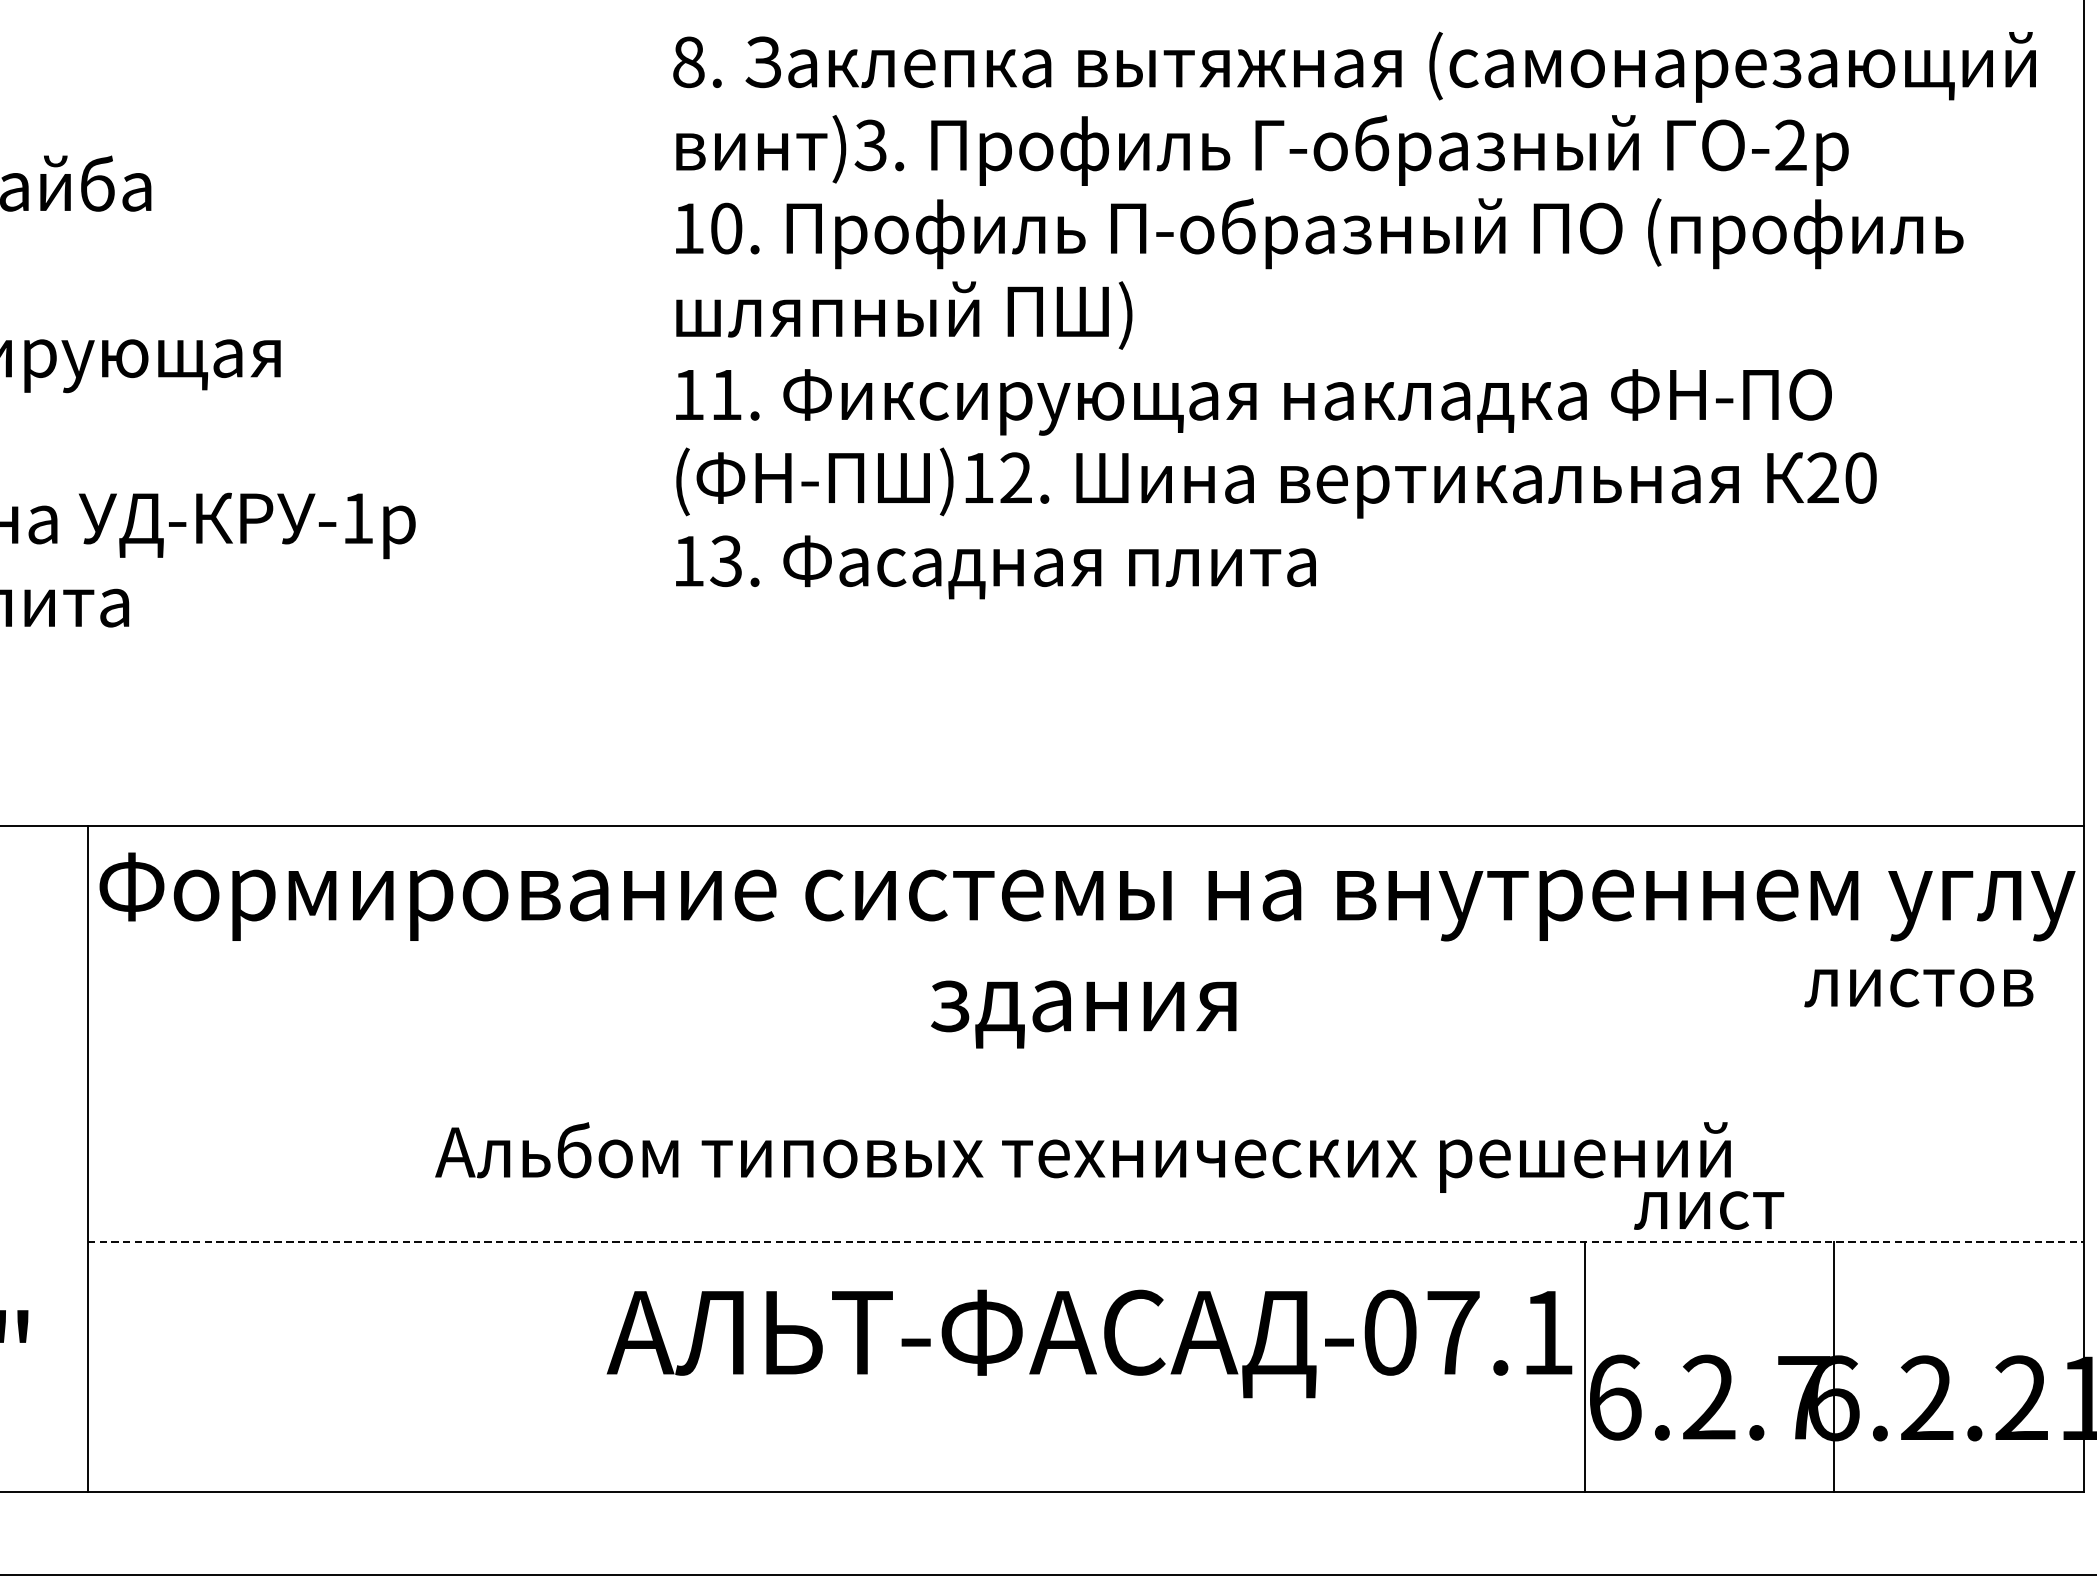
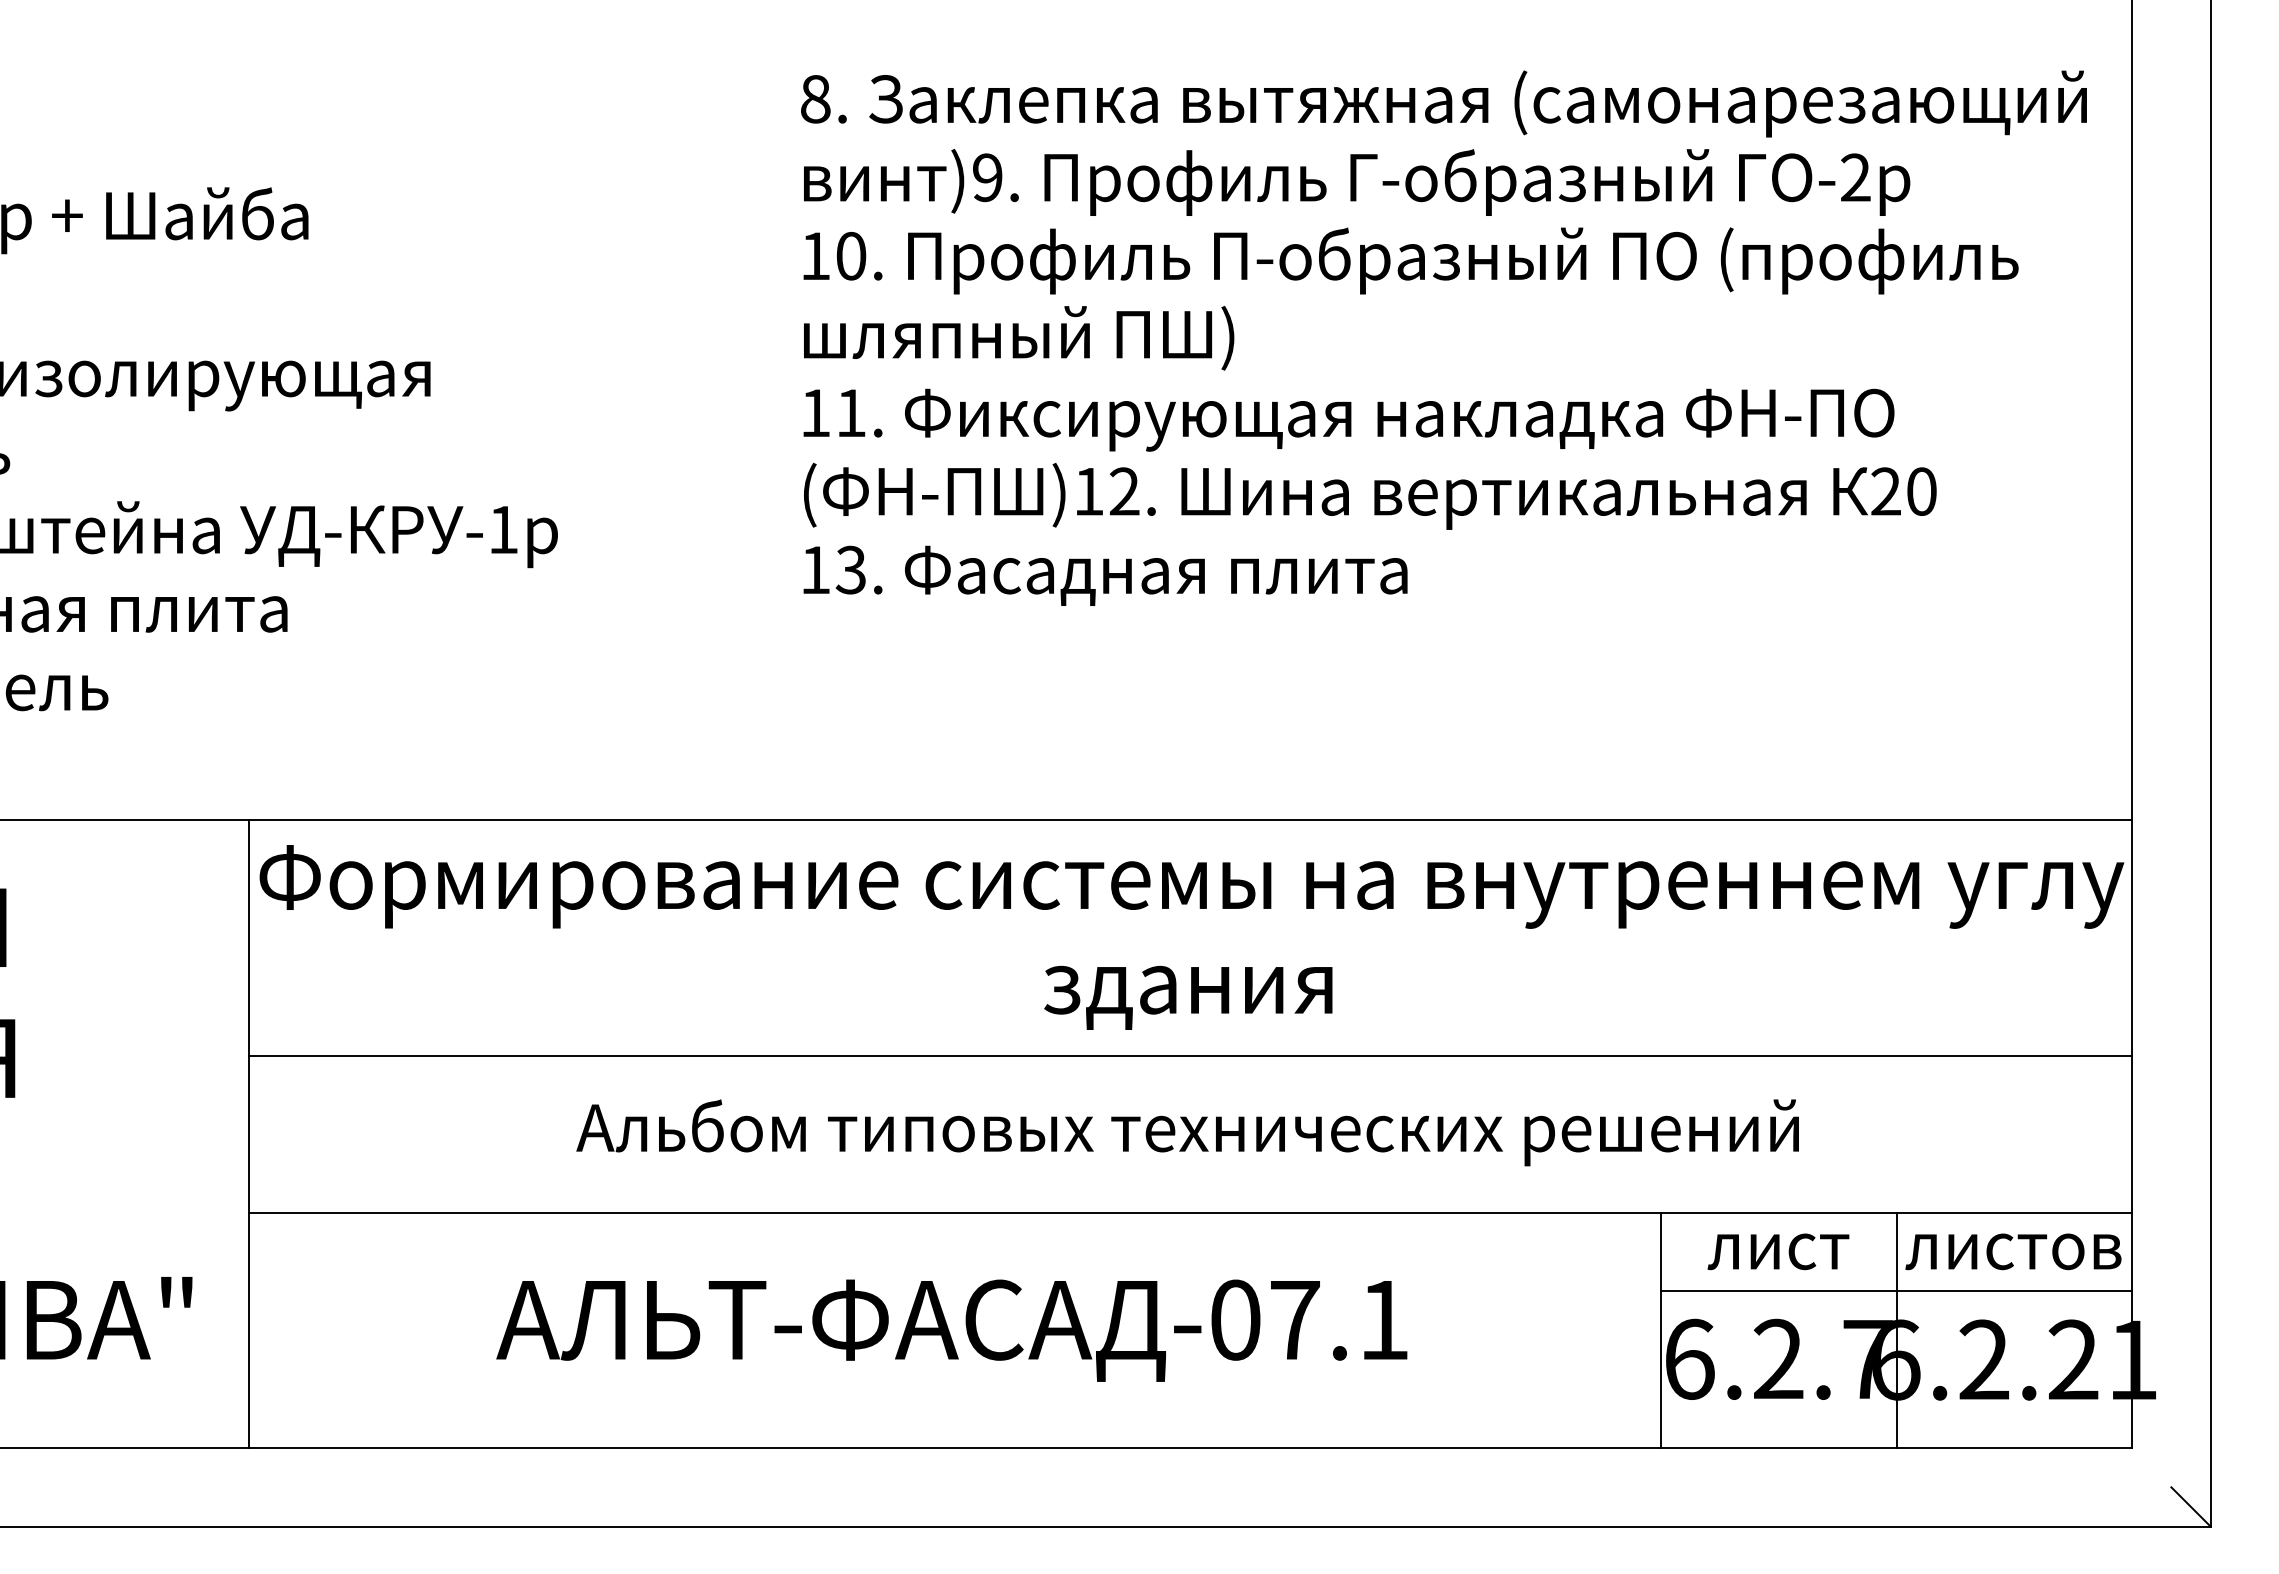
text: (870, 145) -> (987, 177), 3. -> 9.
text: (1918, 987) -> (2013, 1251), moved
line: (1085, 1075) -> (1190, 1055), added
text: (1709, 1210) -> (1778, 1251), moved
line: (1085, 1241) -> (1190, 1212), dashed -> solid
line: (1834, 1325) -> (1896, 1291), added
text: (1089, 1343) -> (951, 1330), moved

